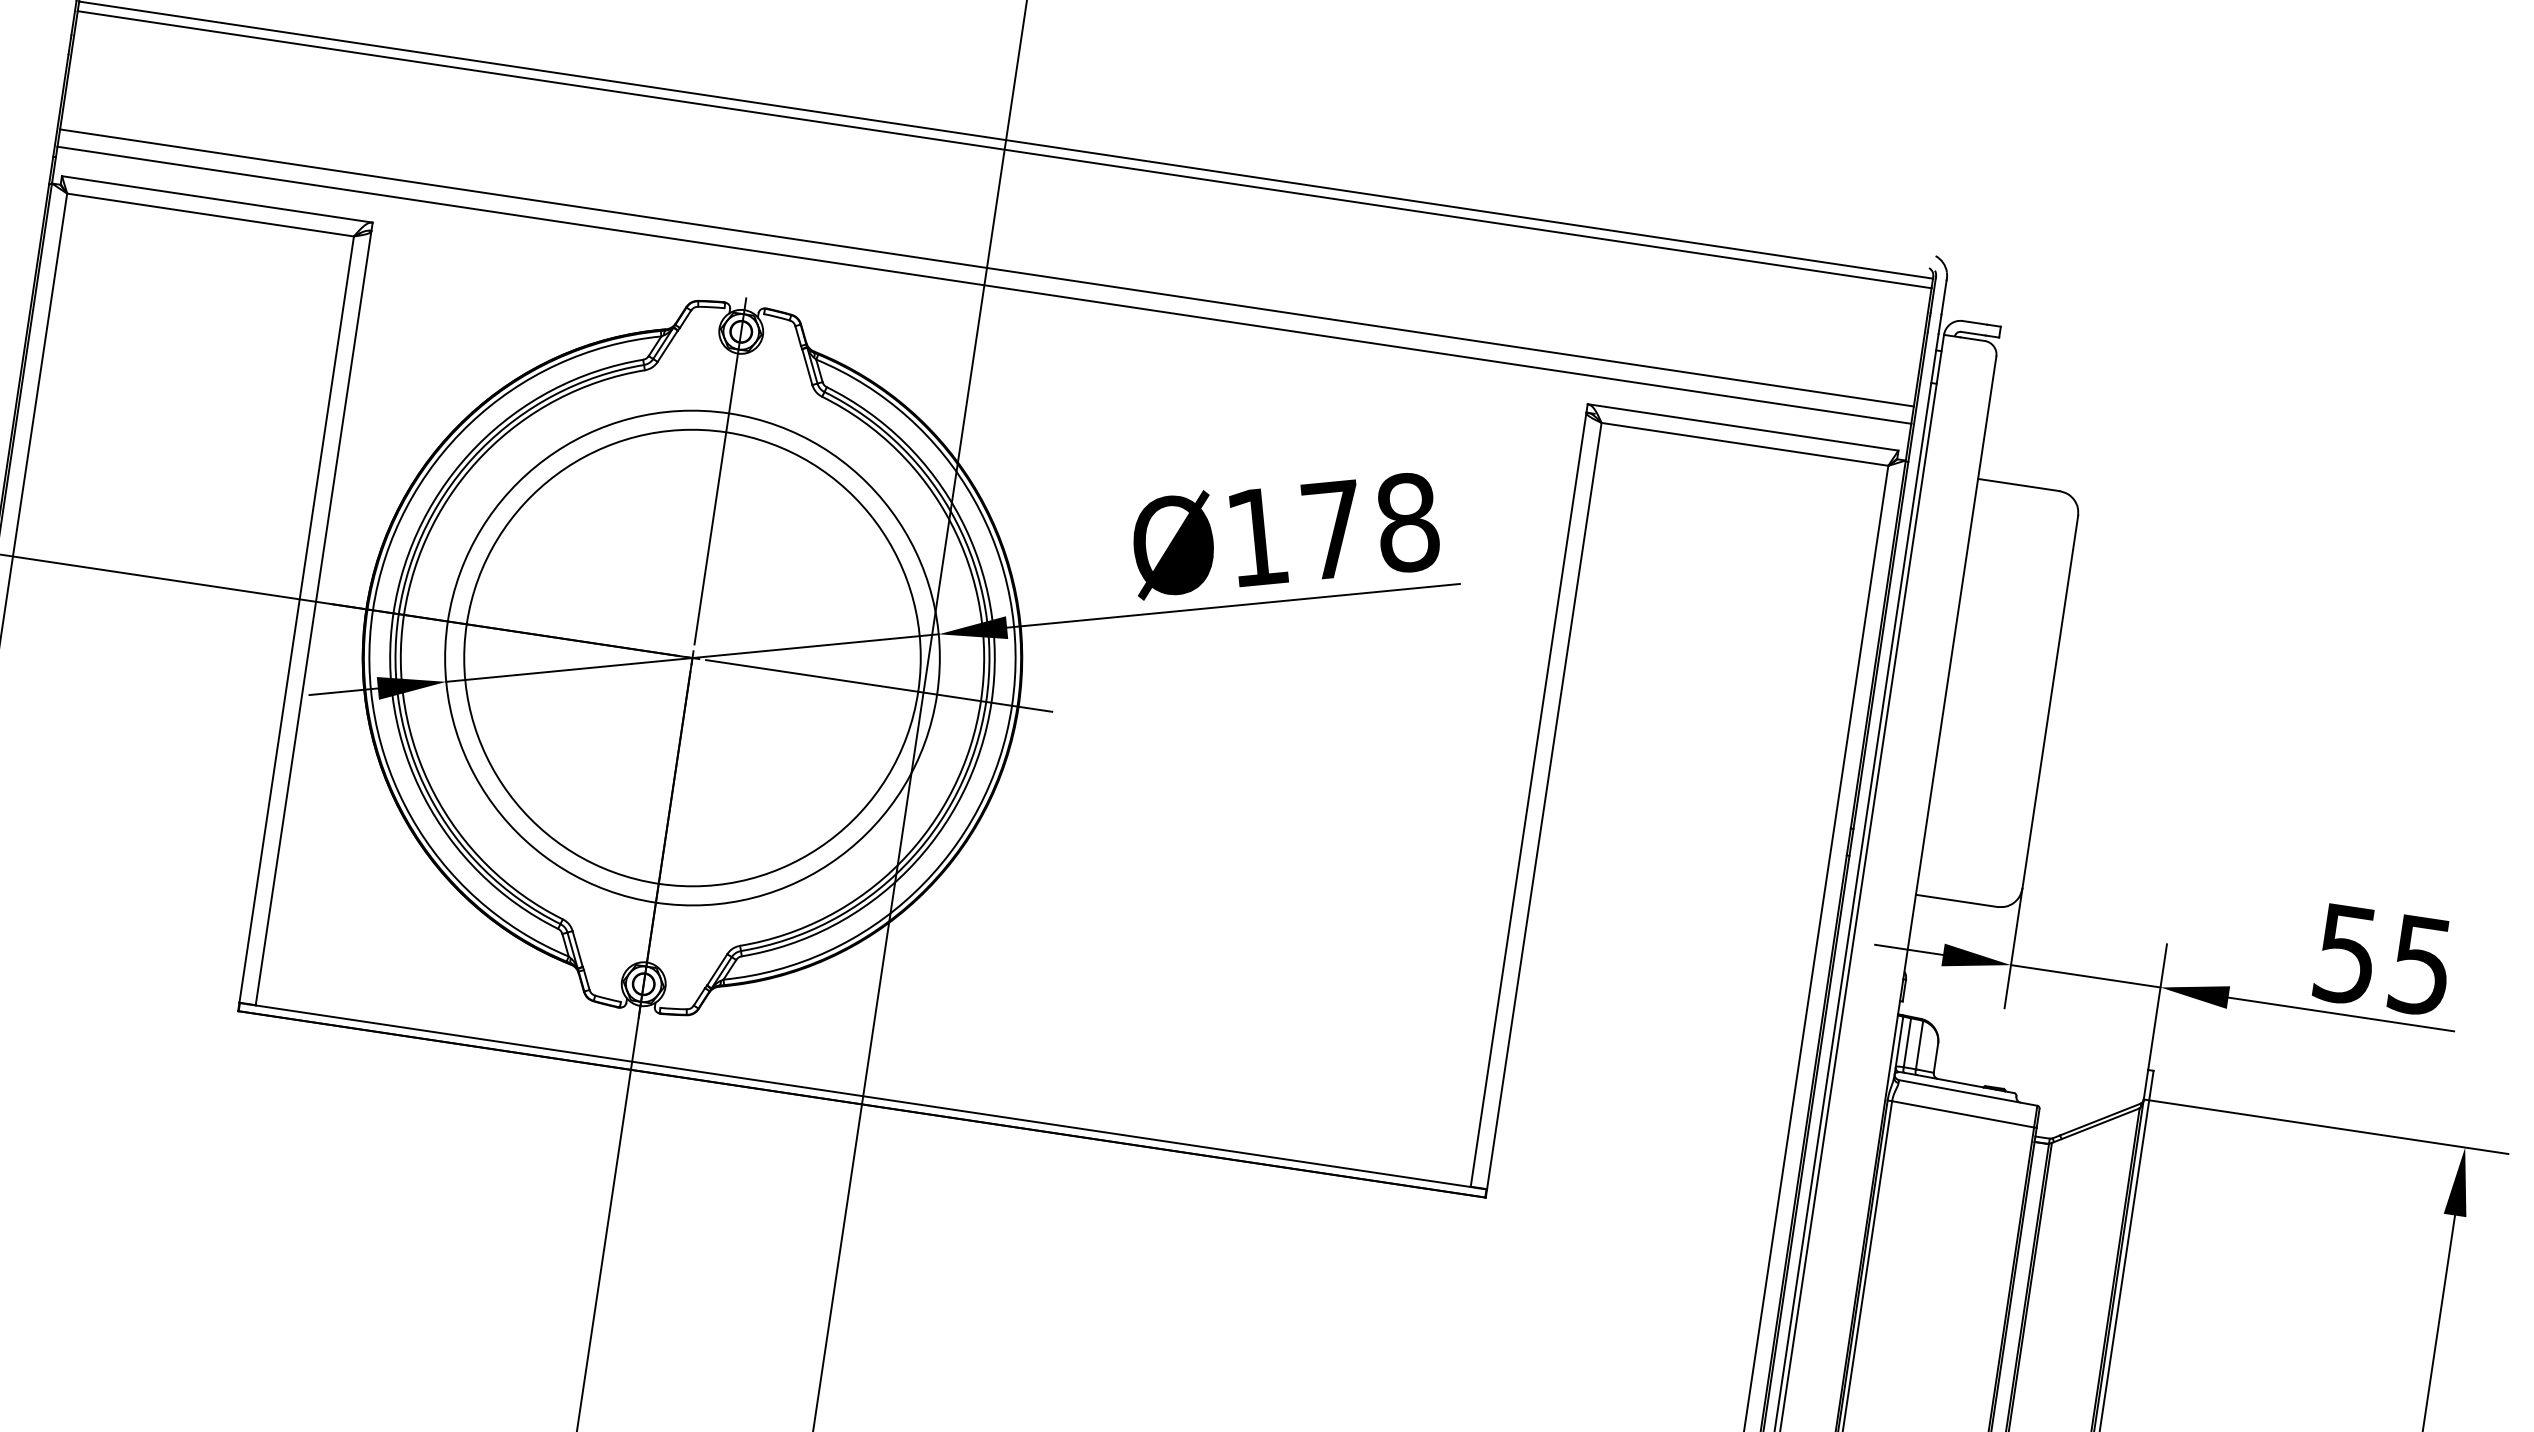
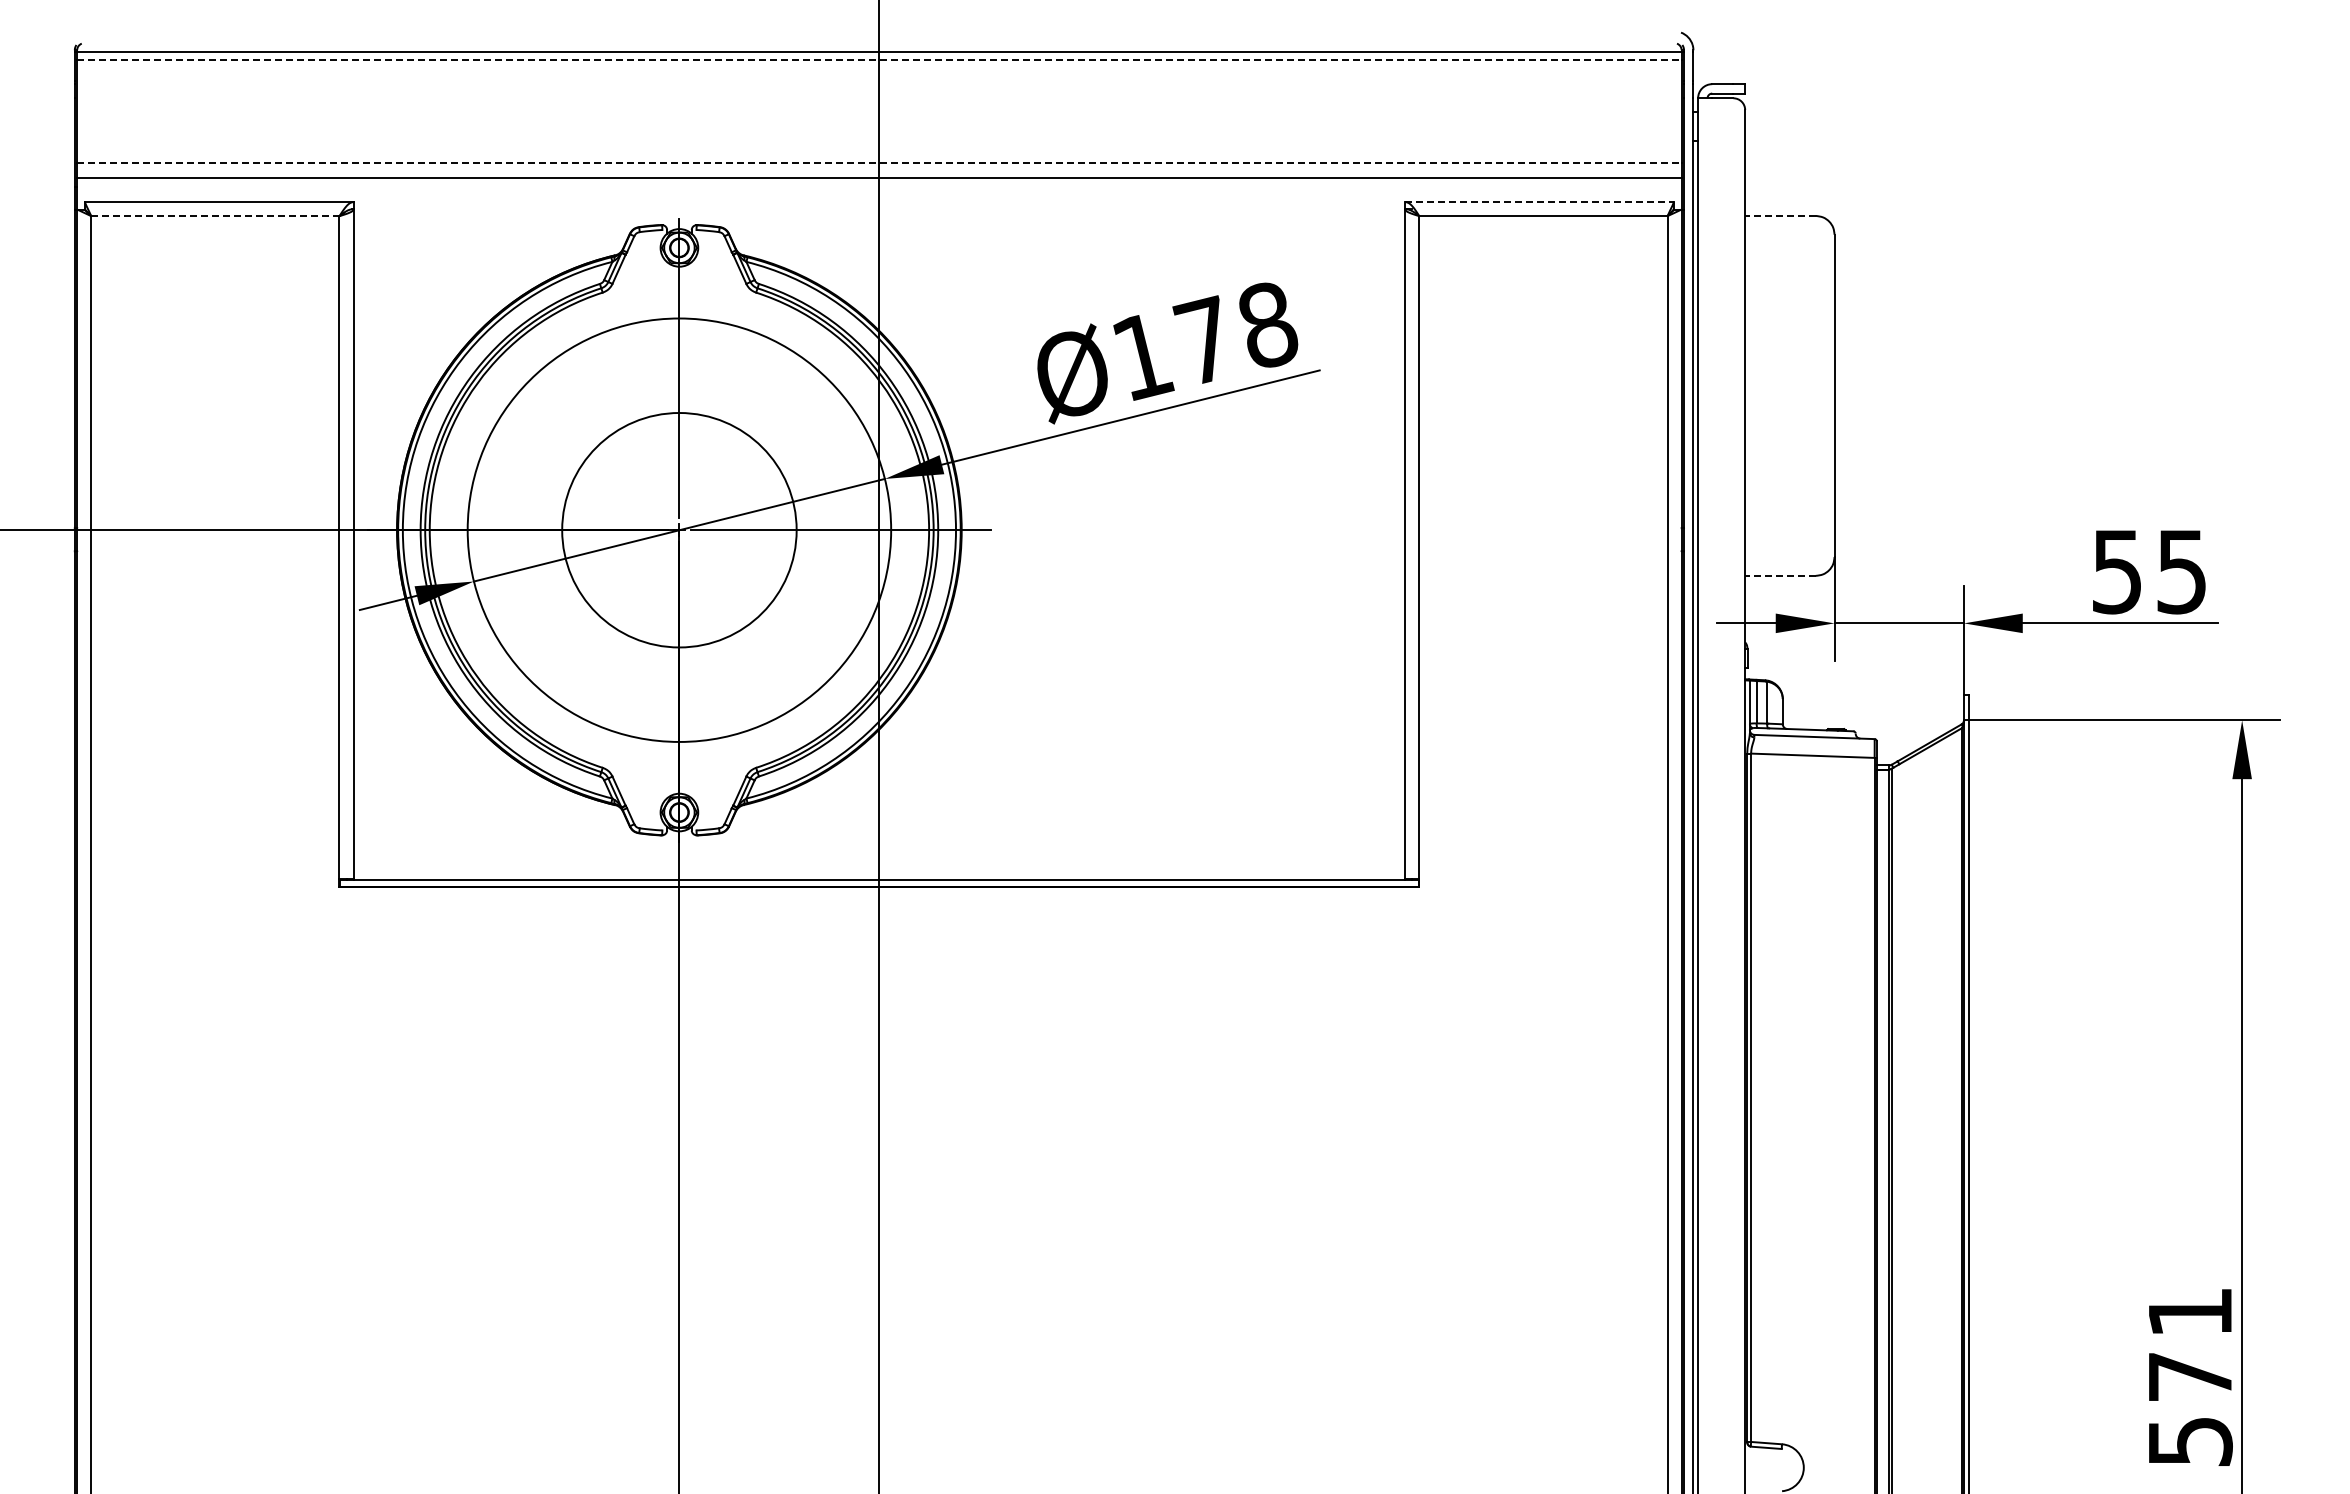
line: (1004, 149) -> (879, 60), solid -> dashed
line: (210, 215) -> (215, 216), solid -> dashed
line: (987, 267) -> (879, 162), solid -> dashed
line: (1743, 428) -> (1540, 202), solid -> dashed
line: (2017, 484) -> (1779, 215), solid -> dashed
circle: (692, 657) -> (679, 529), size x0.6
line: (1955, 900) -> (1779, 575), solid -> dashed

